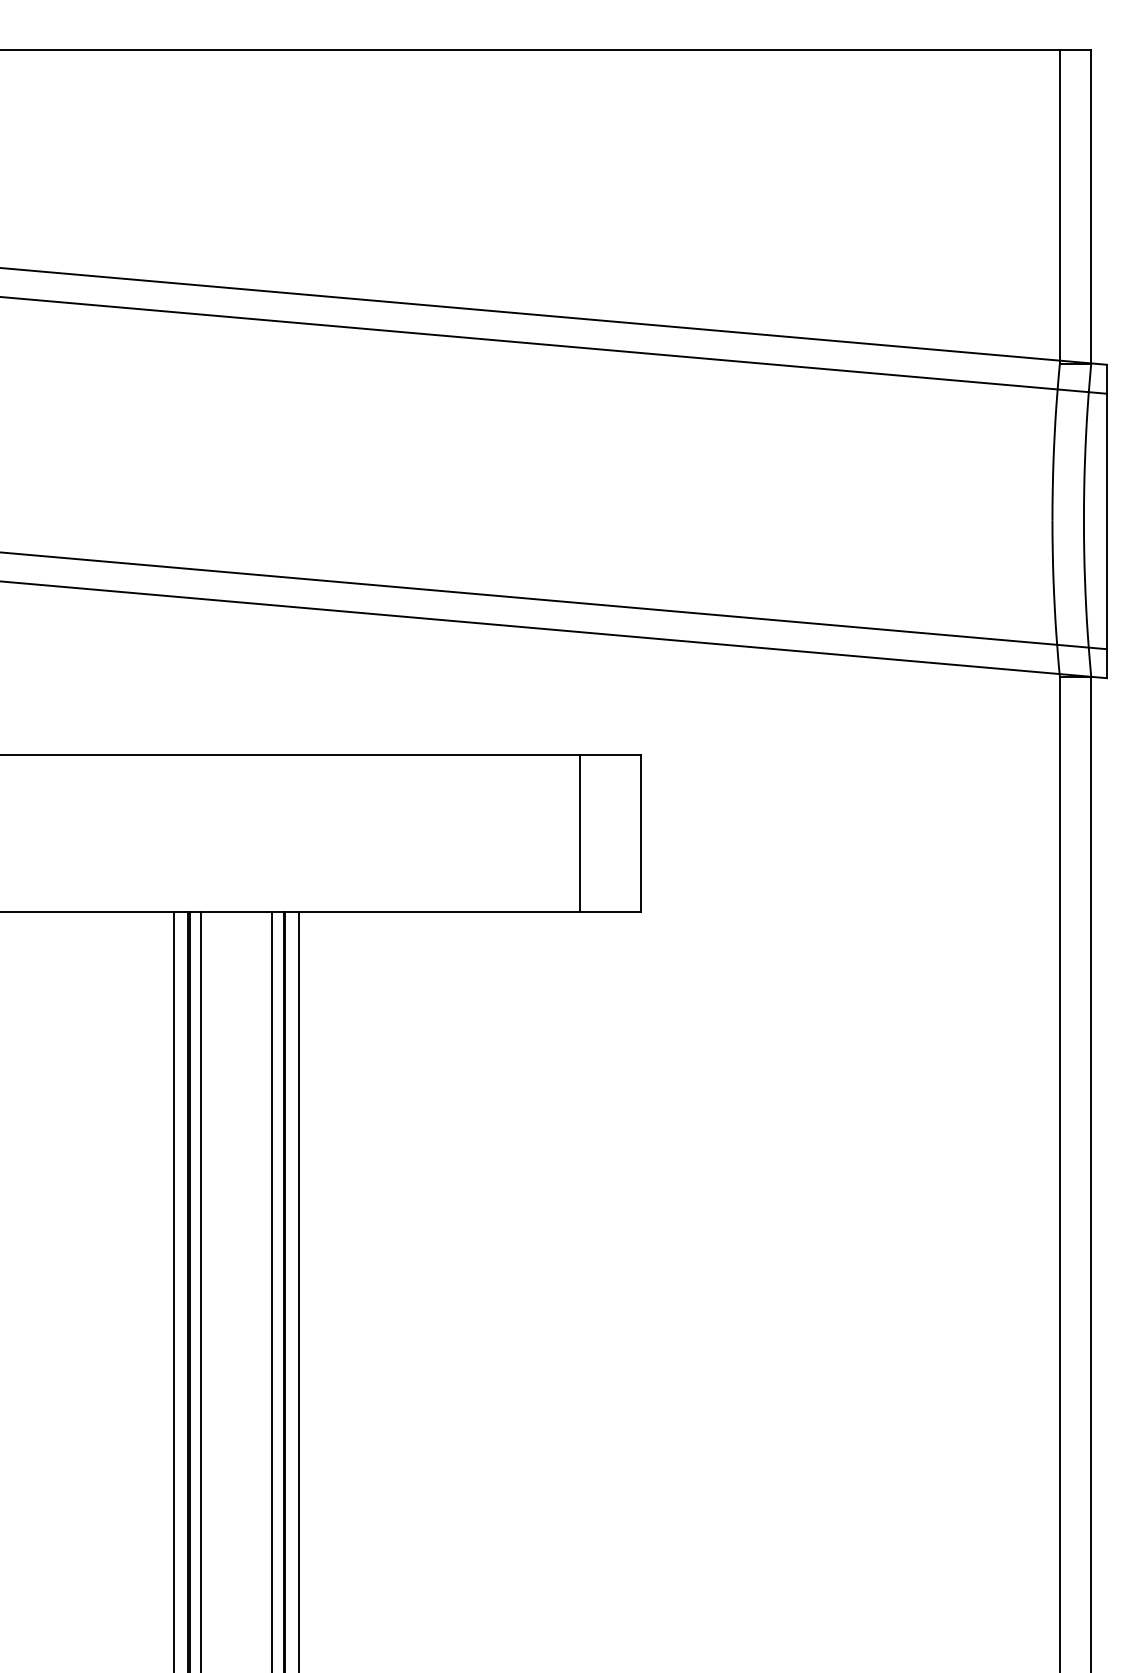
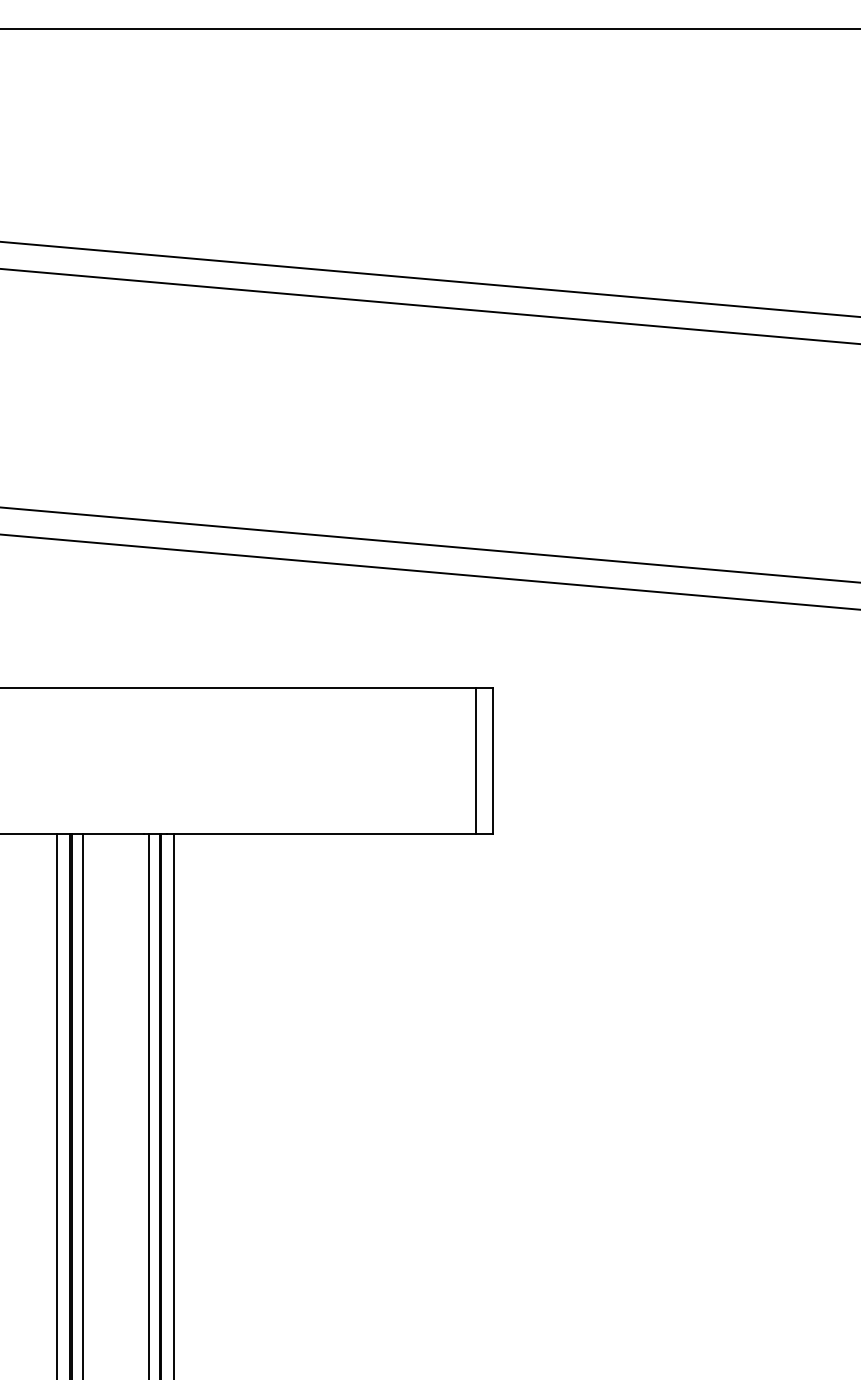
line: (580, 833) -> (476, 760), moved

